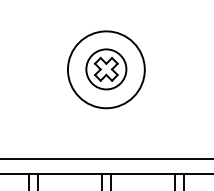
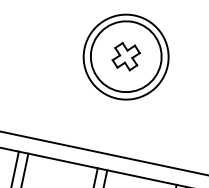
circle: (106, 69) -> (126, 56), size x1.6

